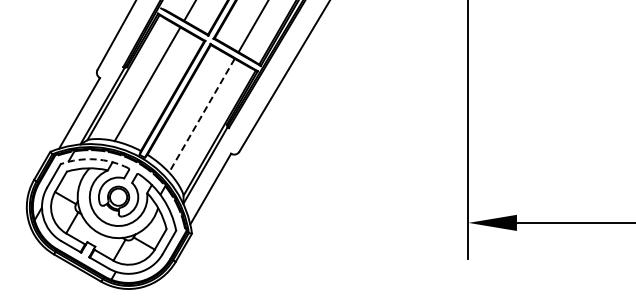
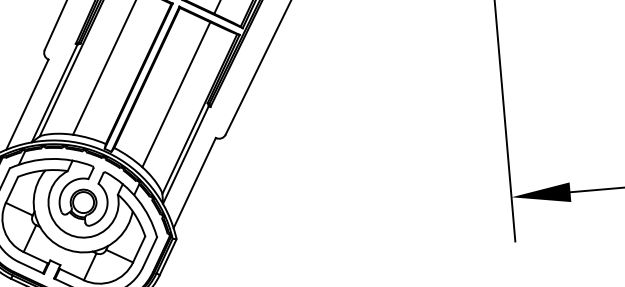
line: (201, 115) -> (175, 94), dashed -> solid
arc: (94, 159) -> (50, 159), dashed -> solid

